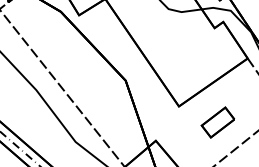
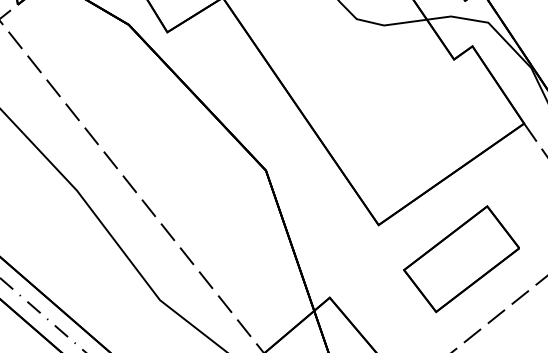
part: (217, 122) -> (460, 259), size x1.67

